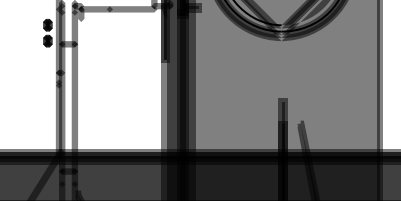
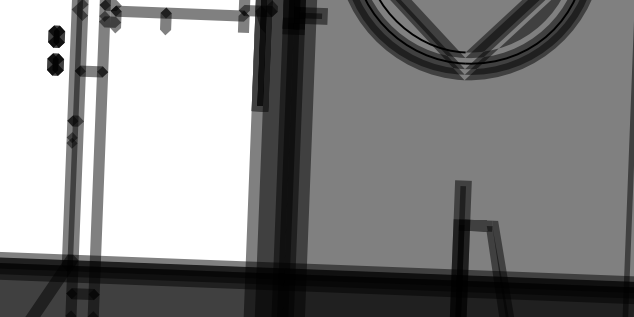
fill: (154, 12) -> (244, 21), added
fill: (109, 14) -> (165, 22), added
fill: (77, 15) -> (109, 21), added
fill: (290, 123) -> (474, 225), added

